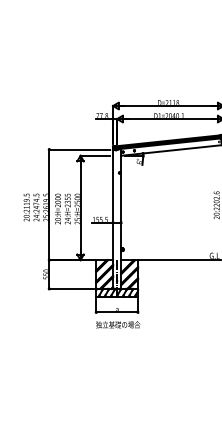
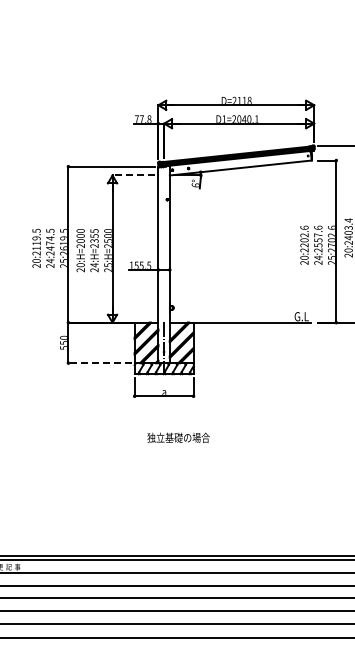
line: (95, 155) -> (133, 175), solid -> dashed
line: (71, 289) -> (99, 363), solid -> dashed
text: (118, 324) -> (178, 437), moved

